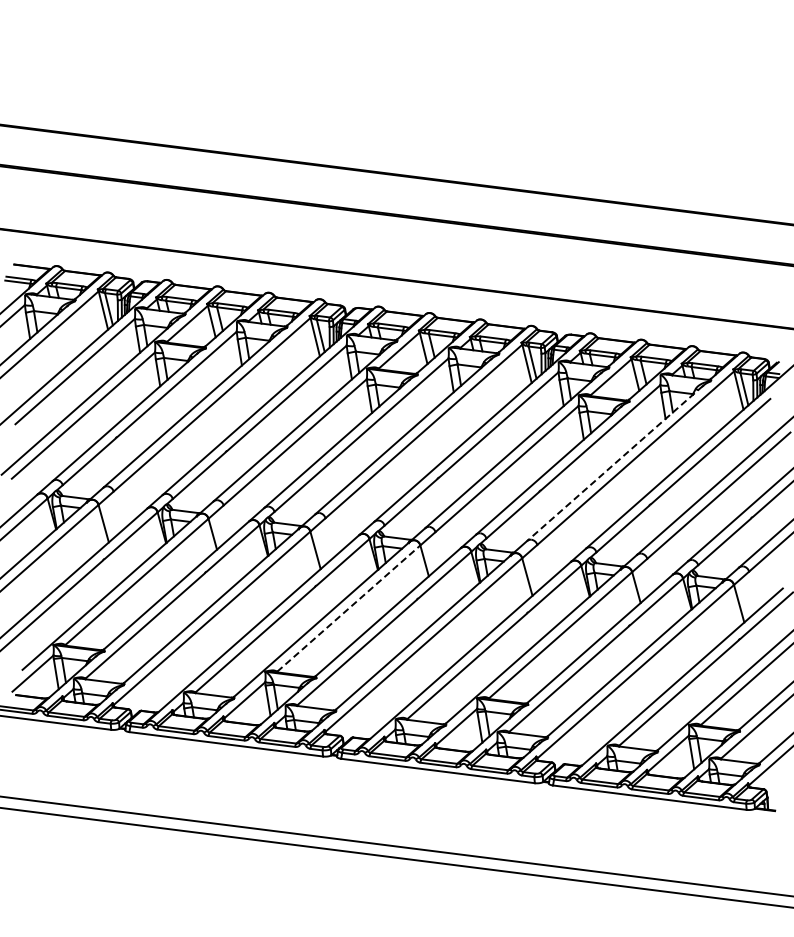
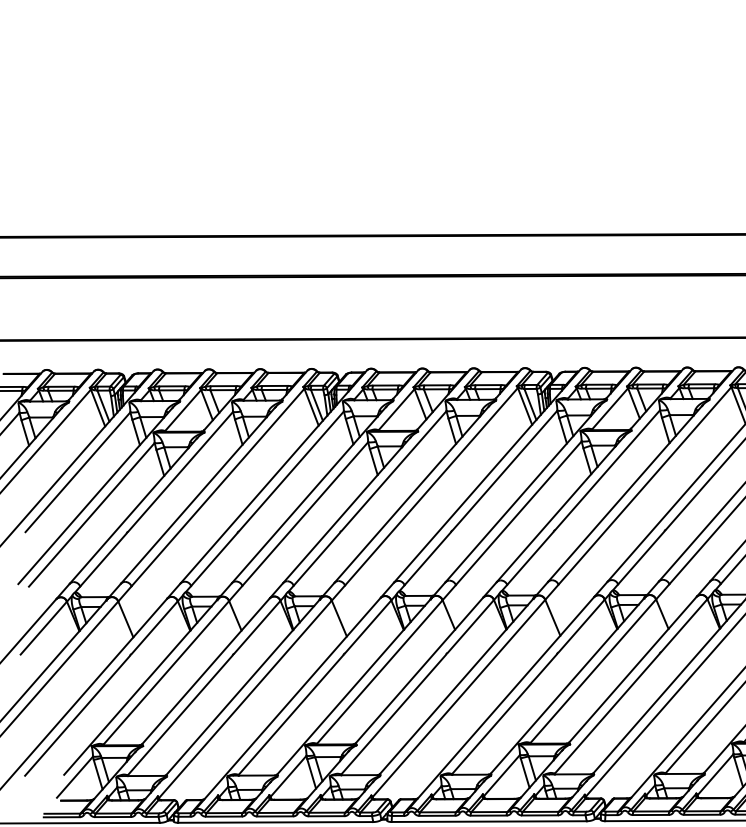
line: (614, 463) -> (624, 493), dashed -> solid
line: (349, 608) -> (380, 671), dashed -> solid

